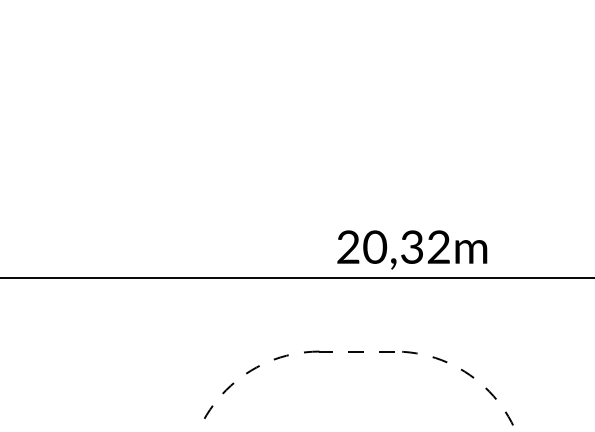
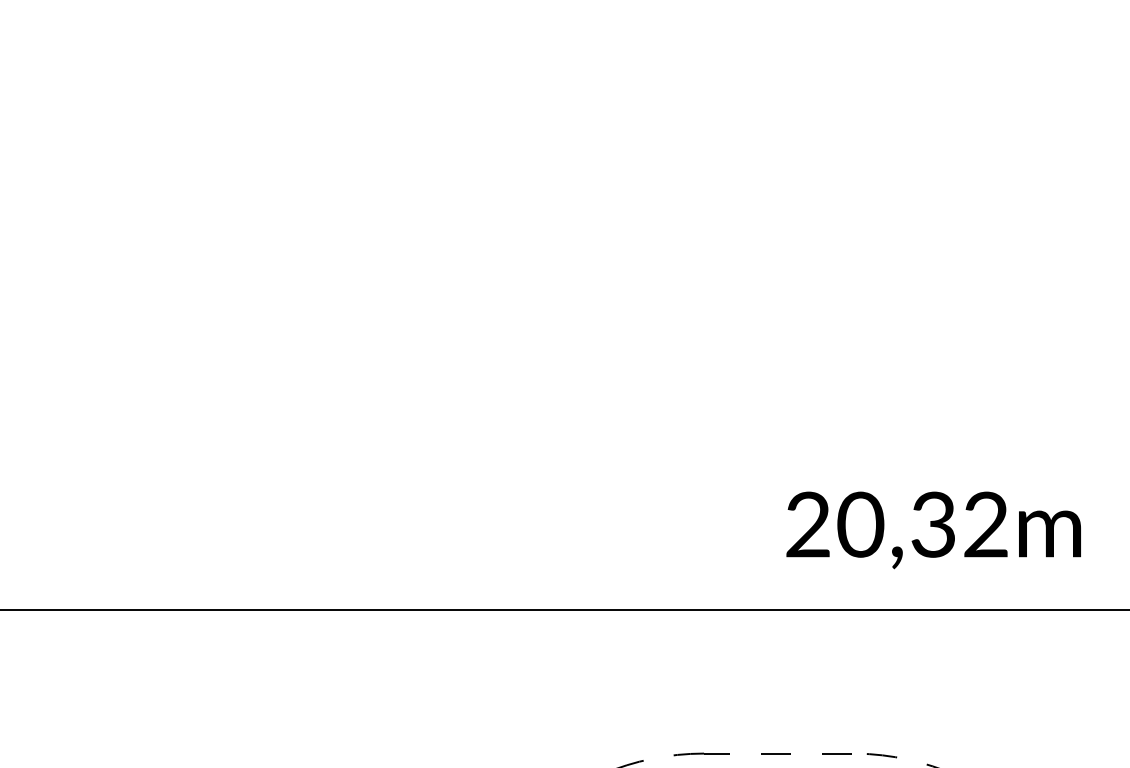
text: (412, 249) -> (934, 529), moved

